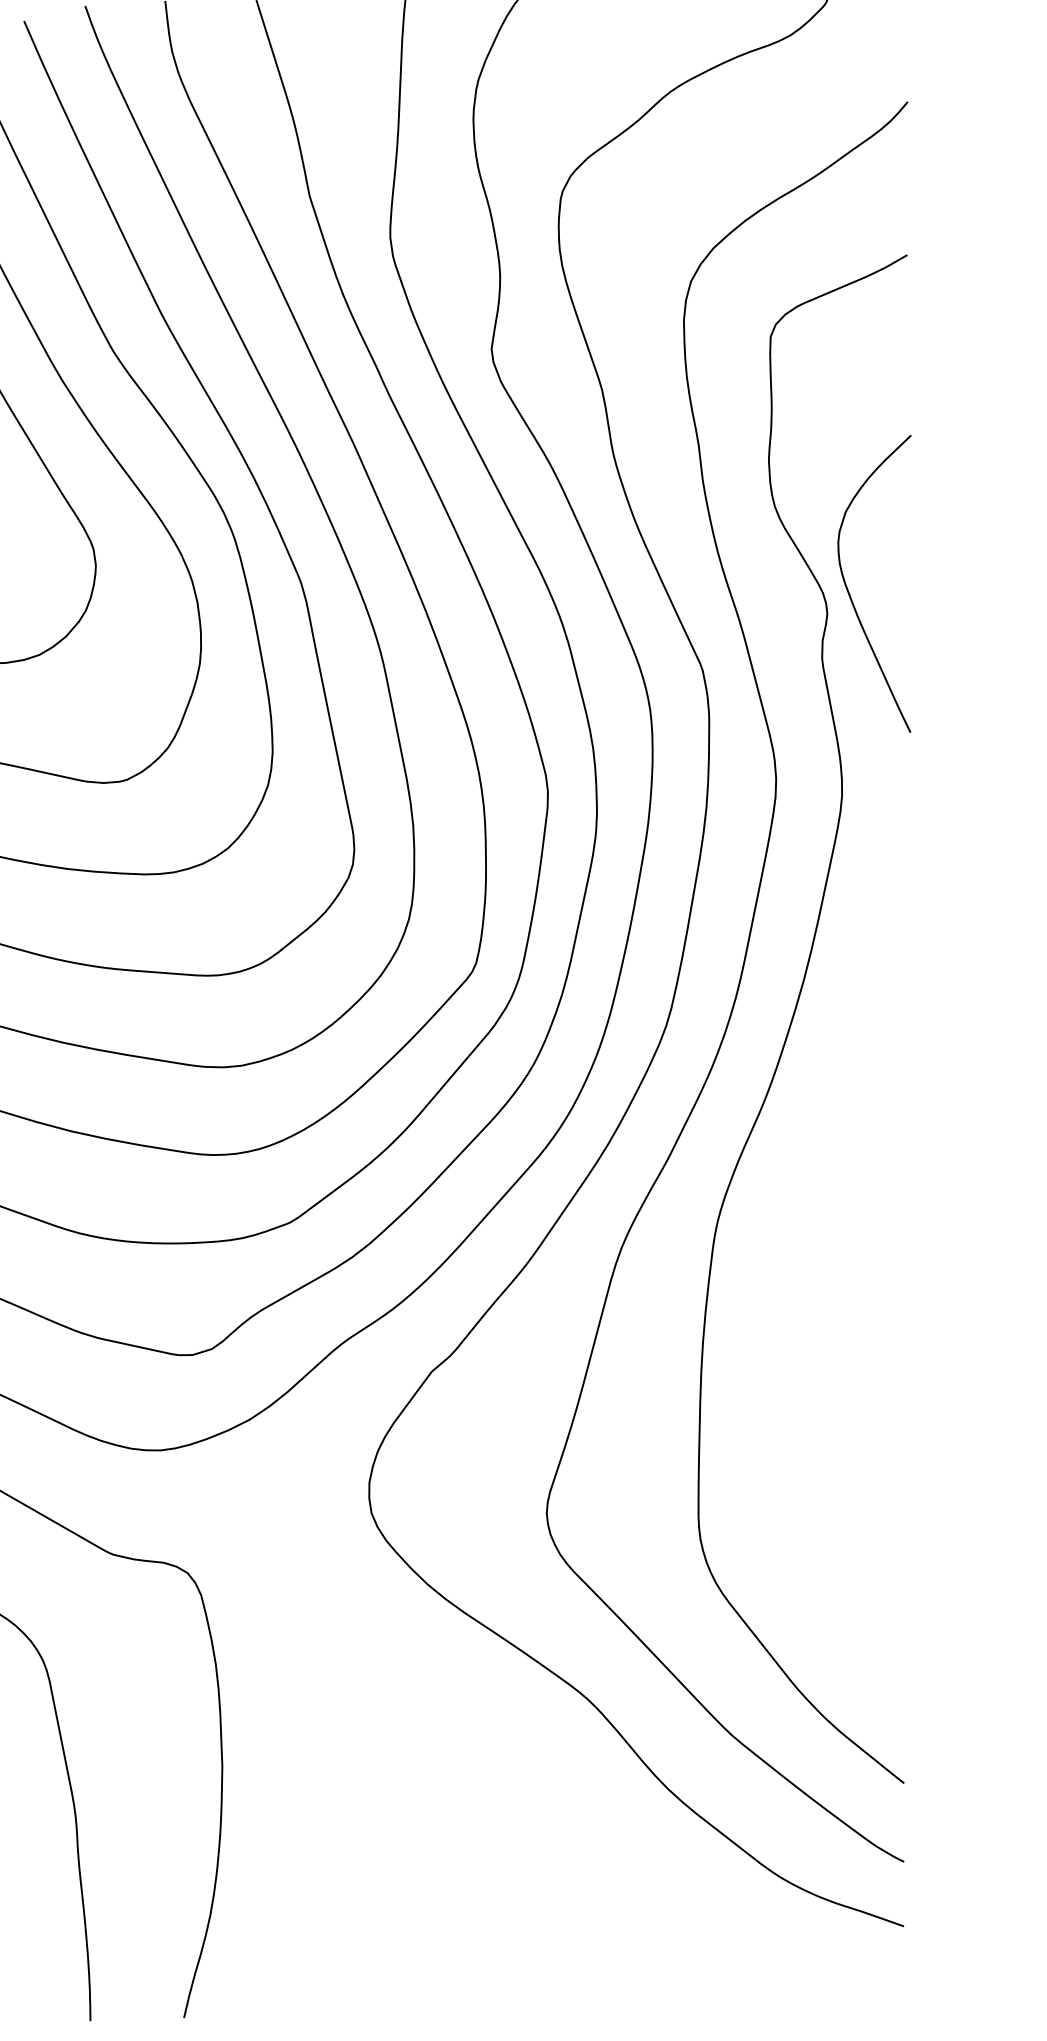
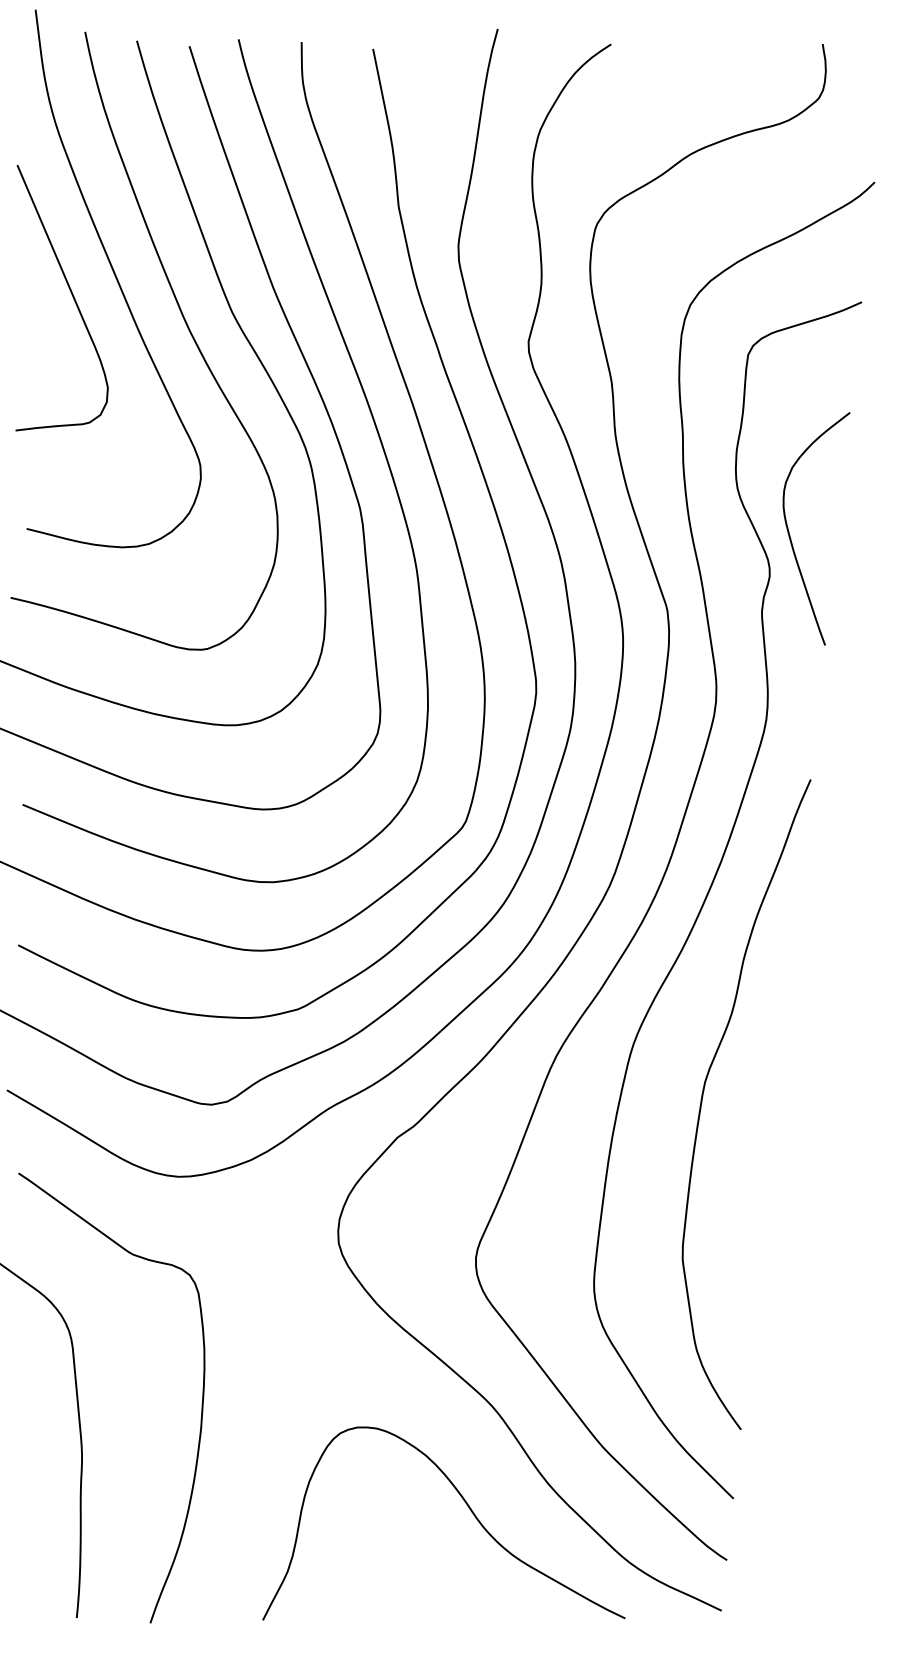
curve: (852, 598) -> (790, 535), moved
curve: (812, 1279) -> (703, 1096), added
curve: (569, 1828) -> (467, 1506), added

